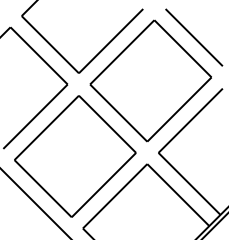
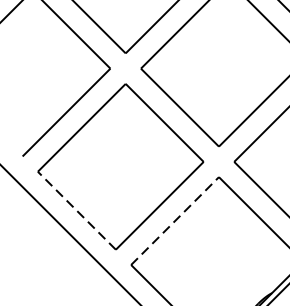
line: (42, 188) -> (76, 210), solid -> dashed
line: (115, 196) -> (175, 221), solid -> dashed

